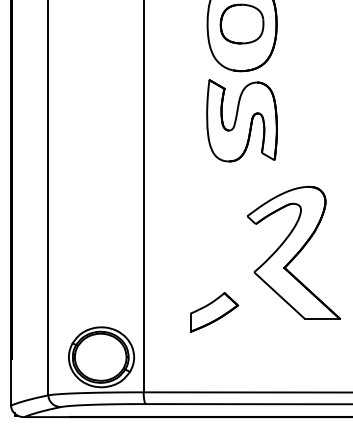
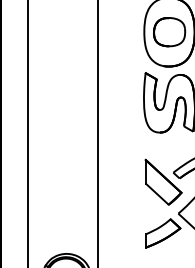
part: (233, 228) -> (163, 181), added
part: (214, 312) -> (163, 233), moved

